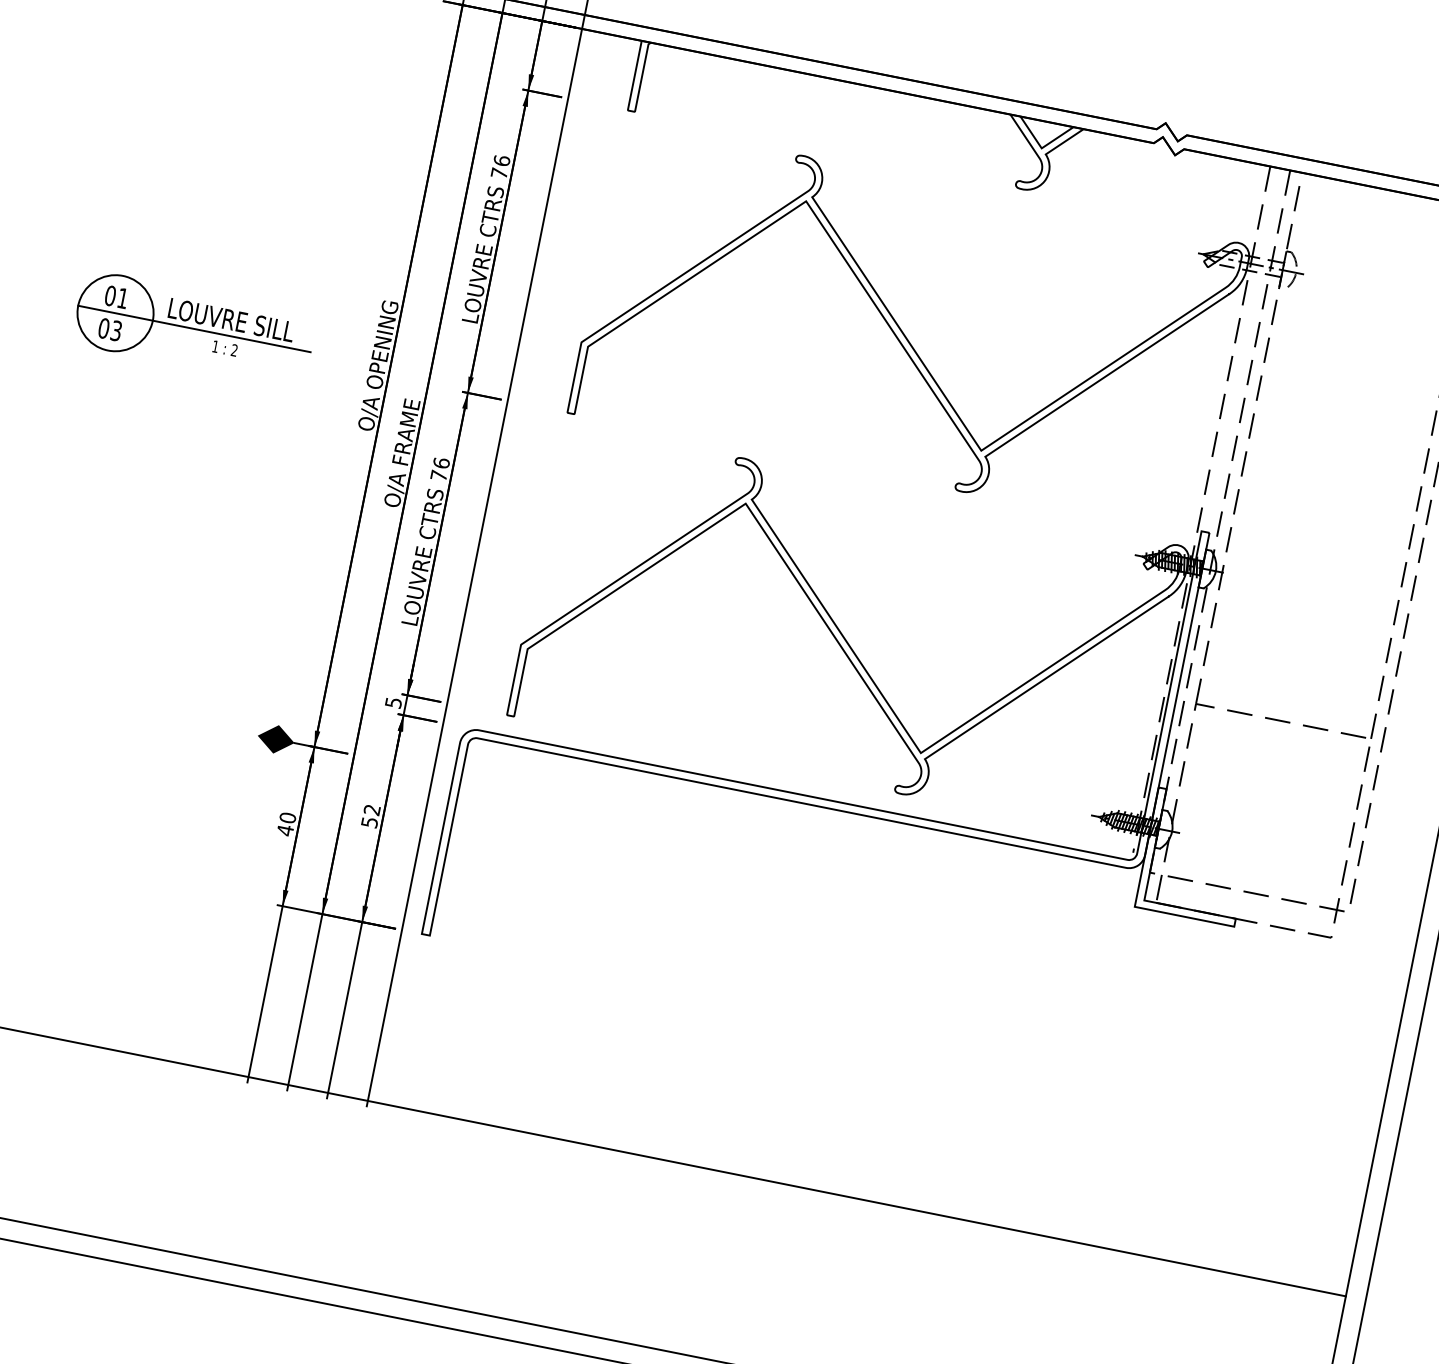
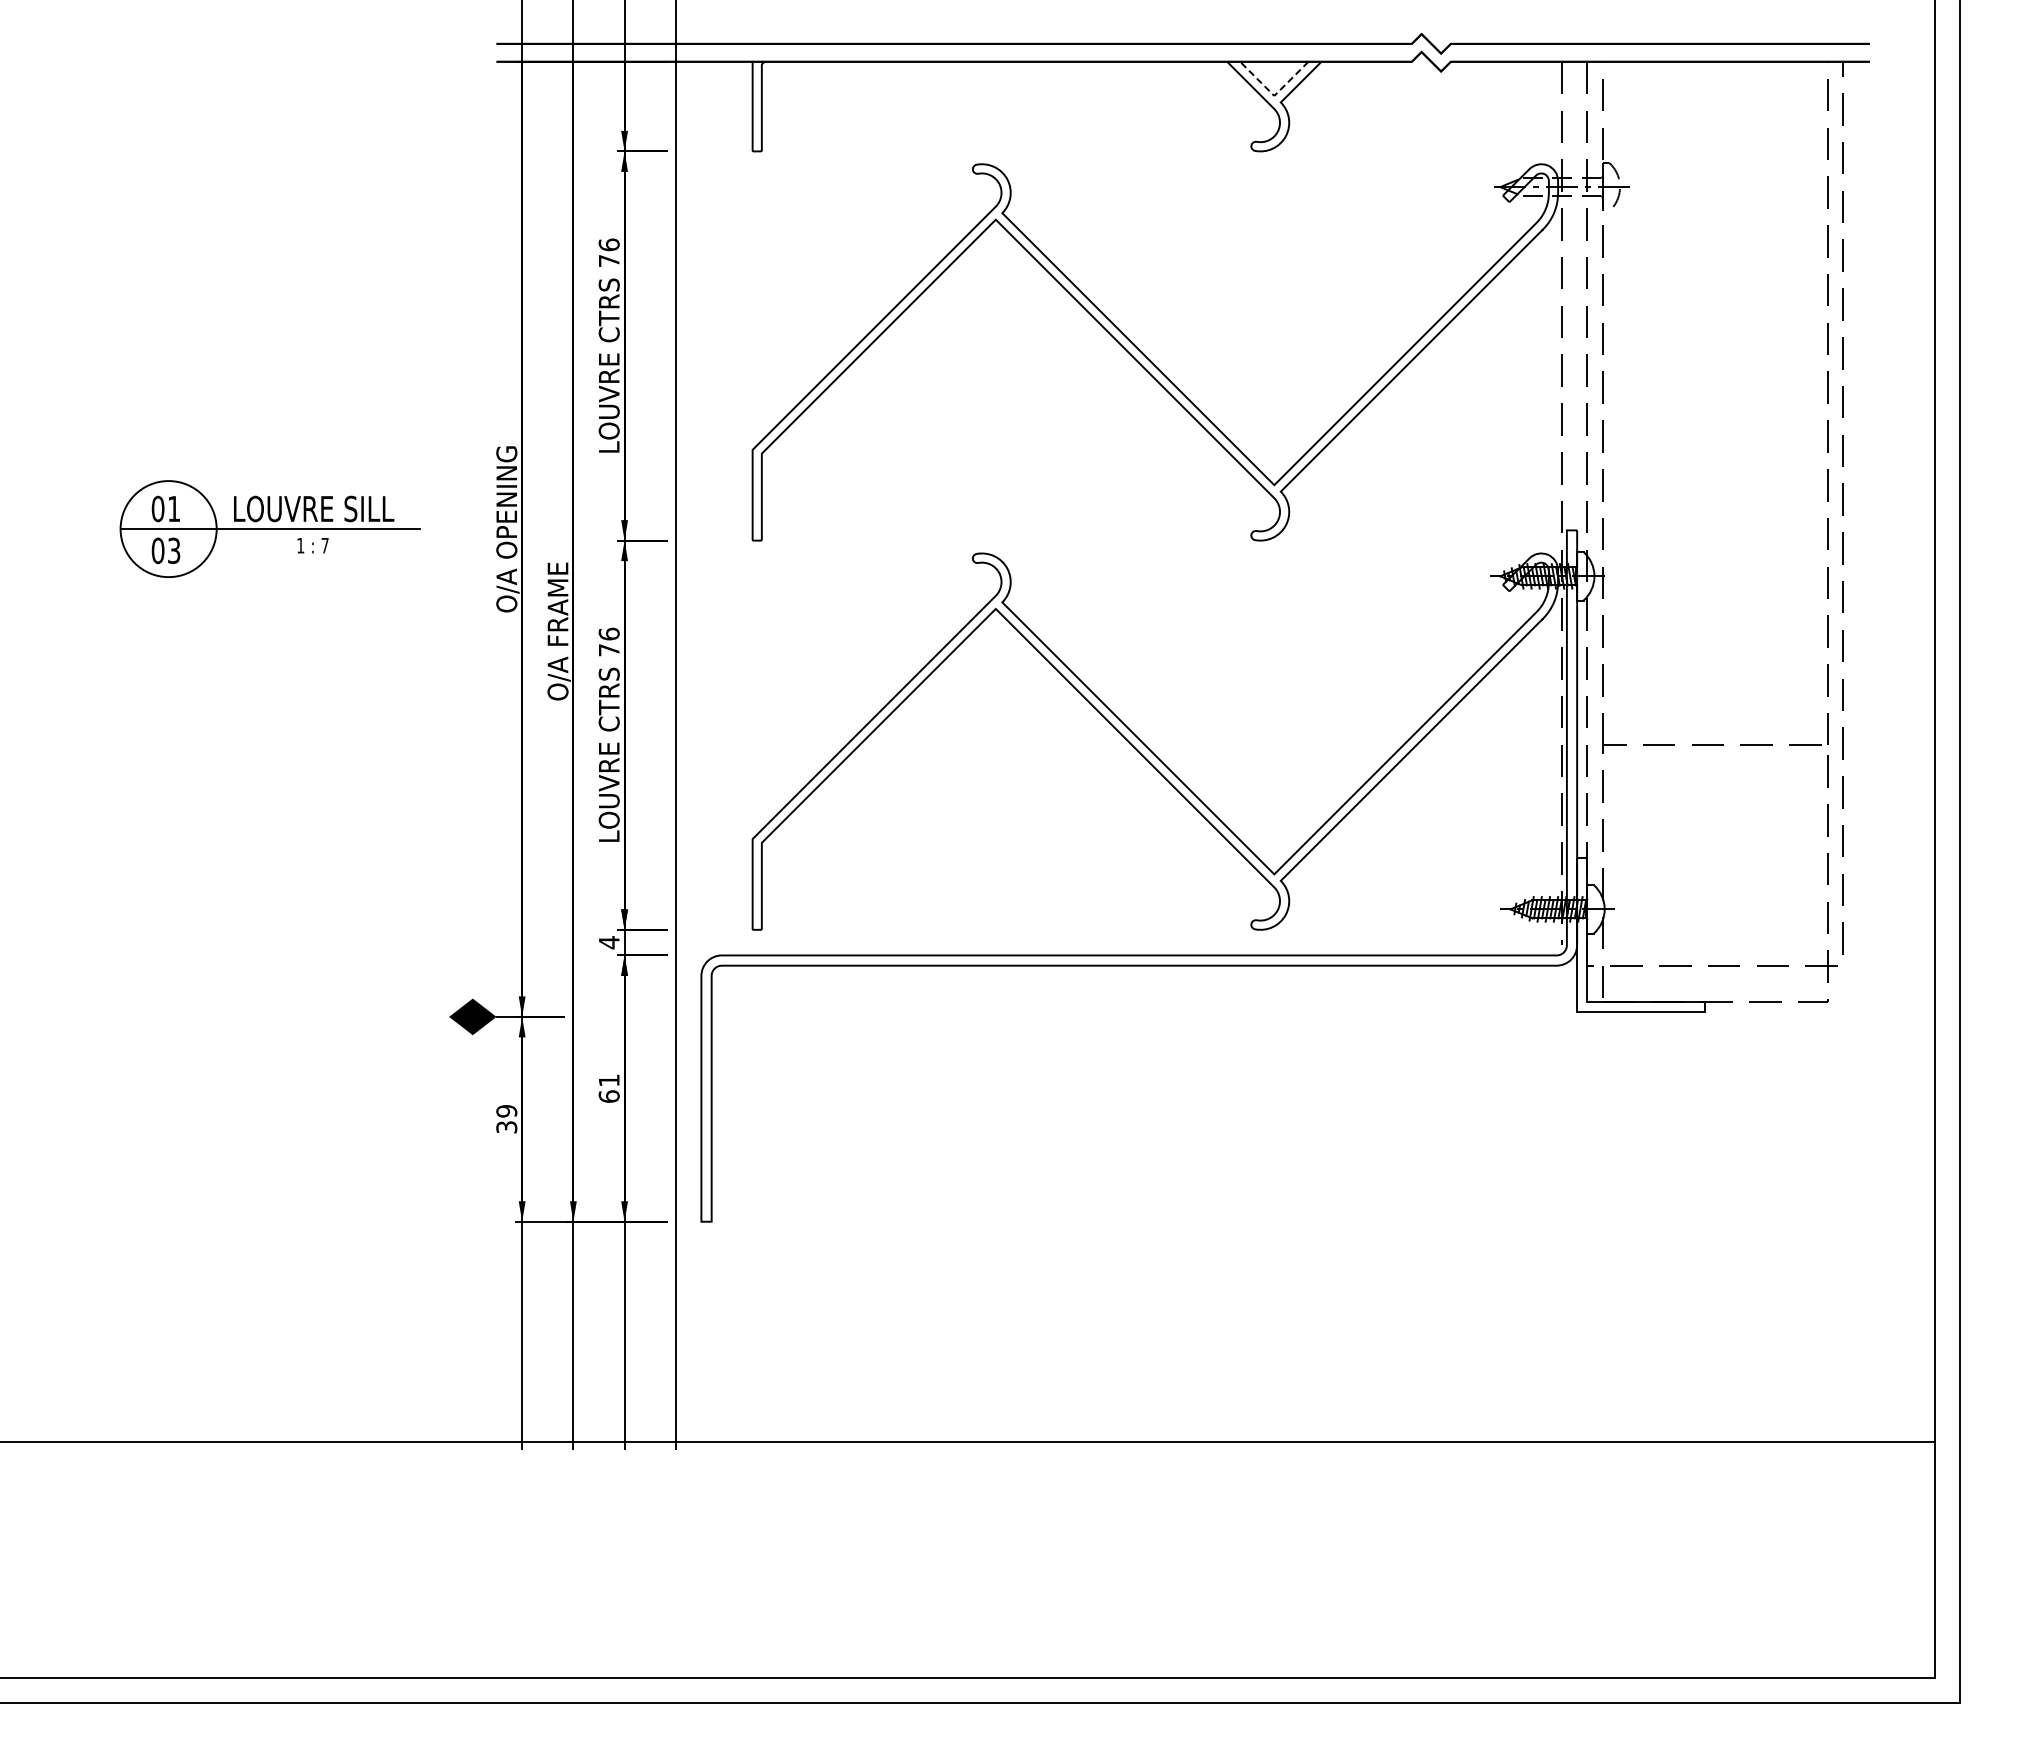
line: (1041, 148) -> (1274, 95), solid -> dashed
text: (234, 350) -> (324, 545), 2 -> 7
text: (393, 702) -> (609, 942), 5 -> 4
text: (370, 816) -> (608, 1088), 52 -> 61
text: (286, 824) -> (506, 1119), 40 -> 39

